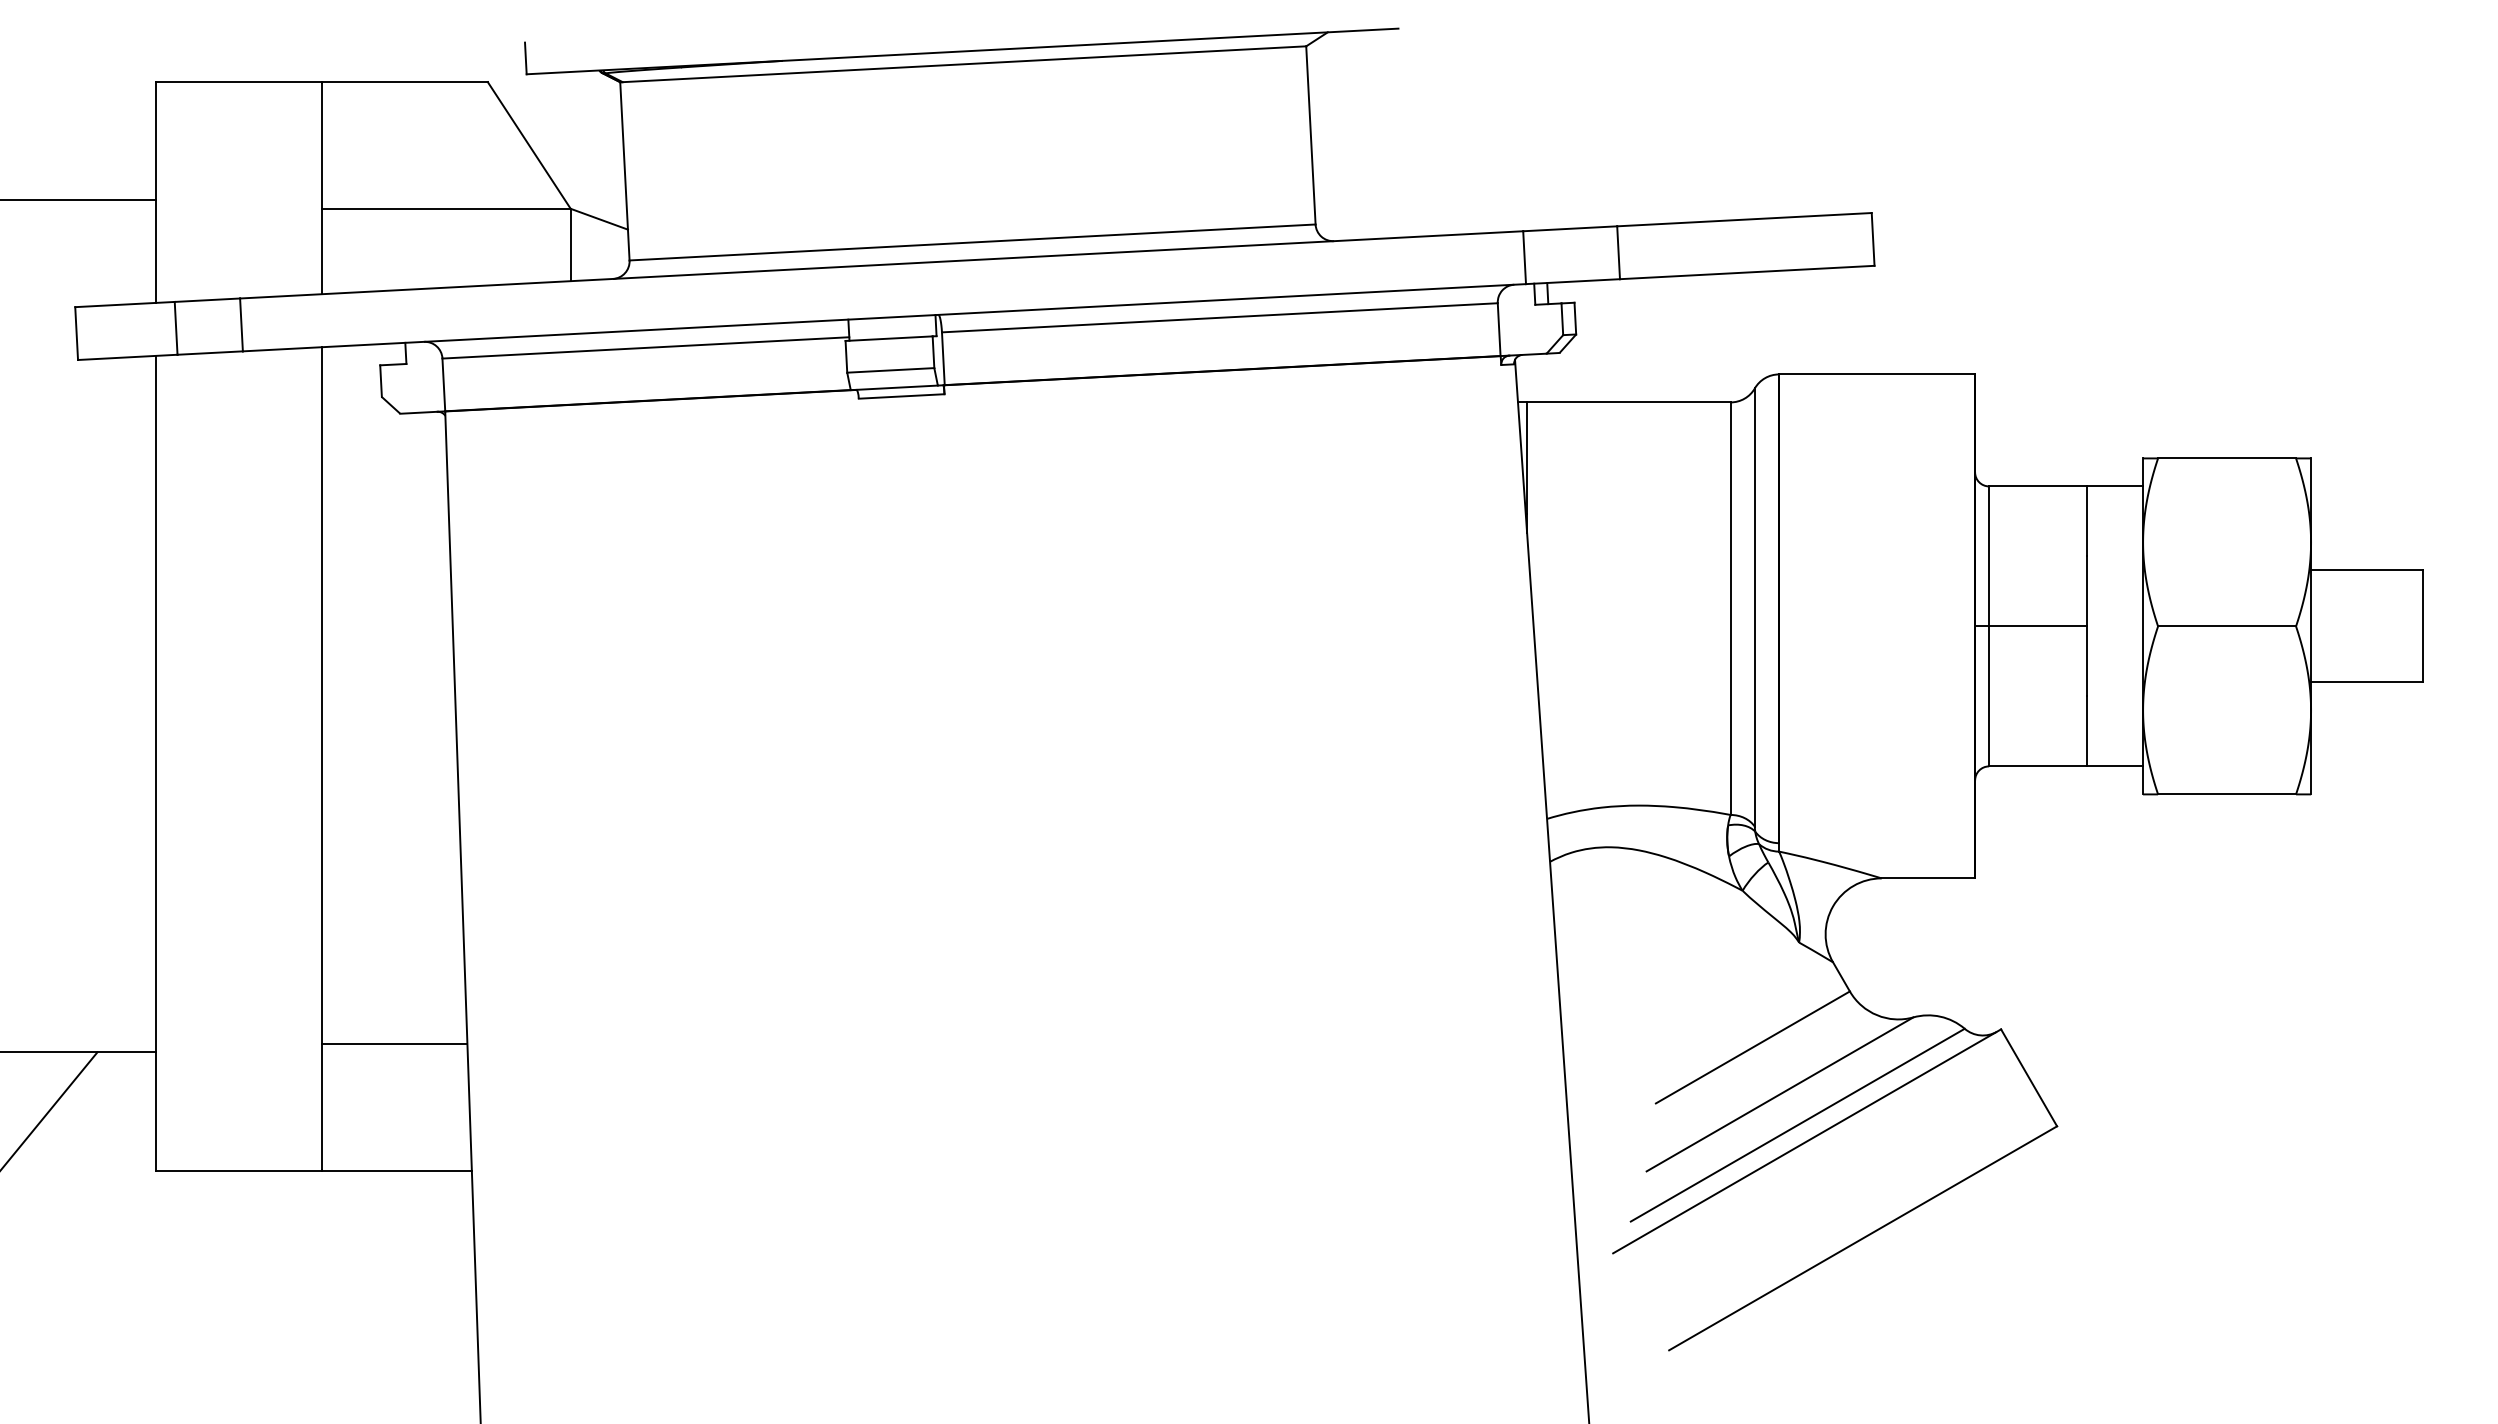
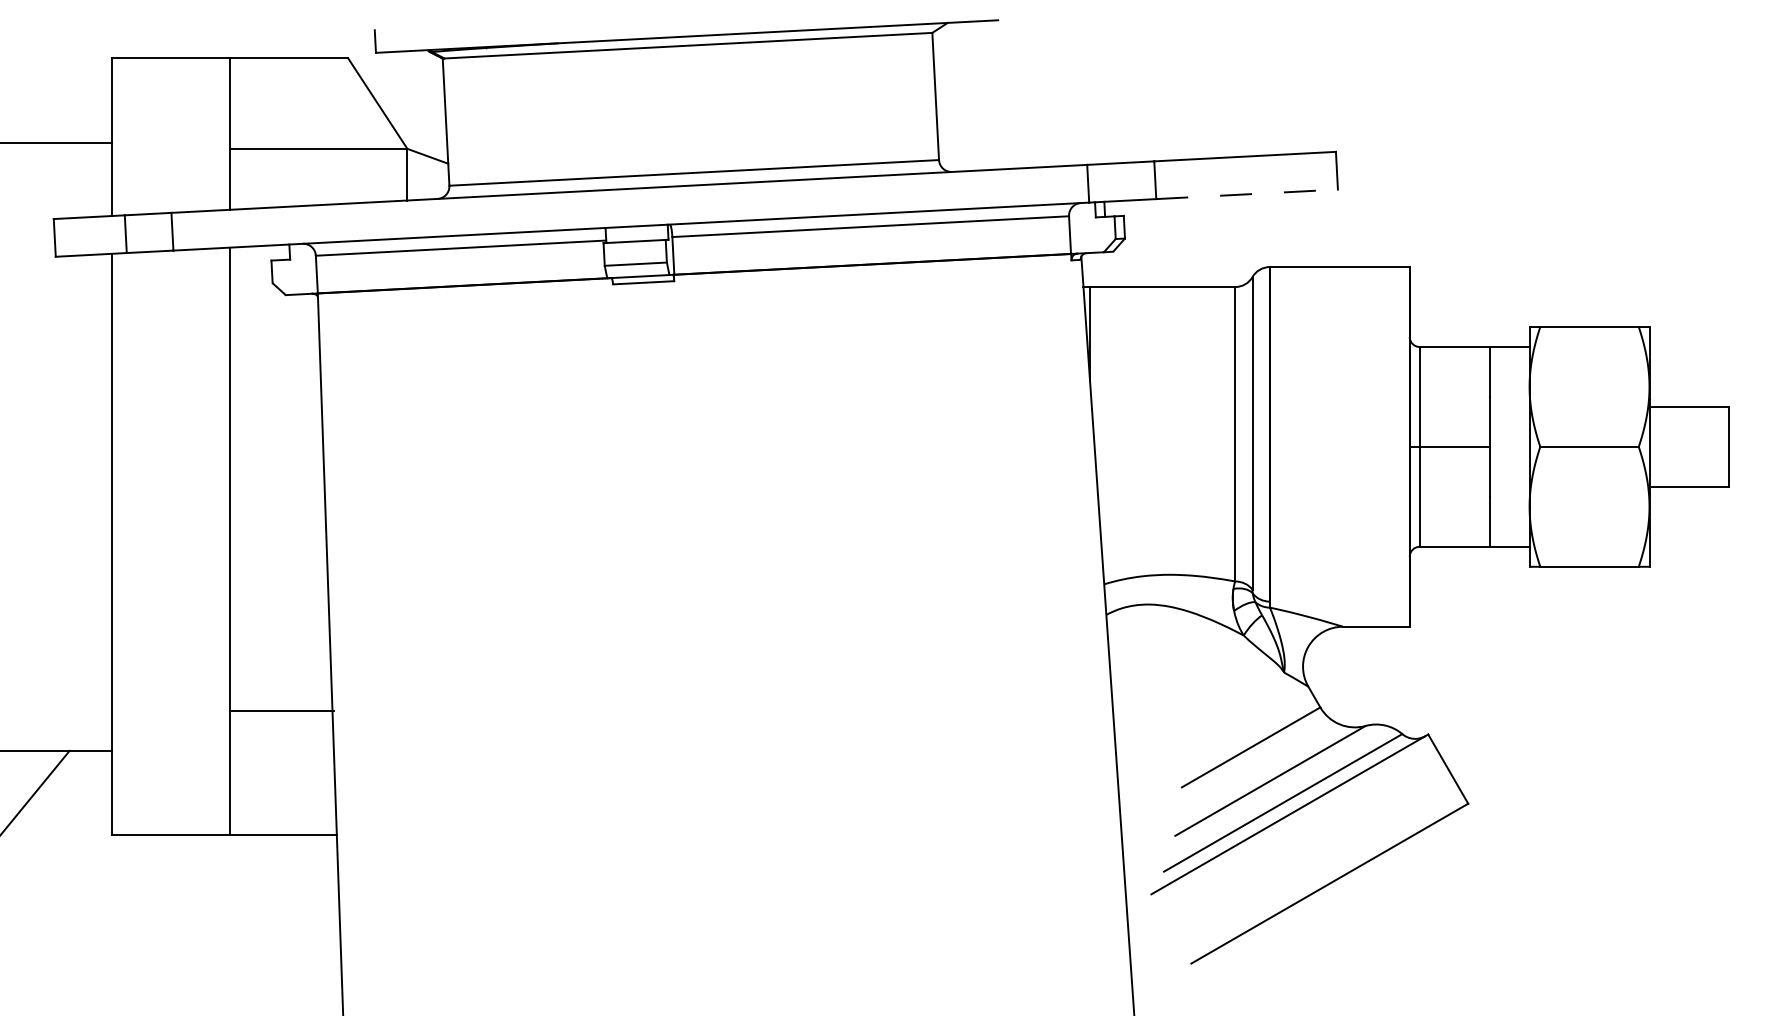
line: (1747, 272) -> (1247, 194), solid -> dashed
line: (394, 1044) -> (281, 711), moved

